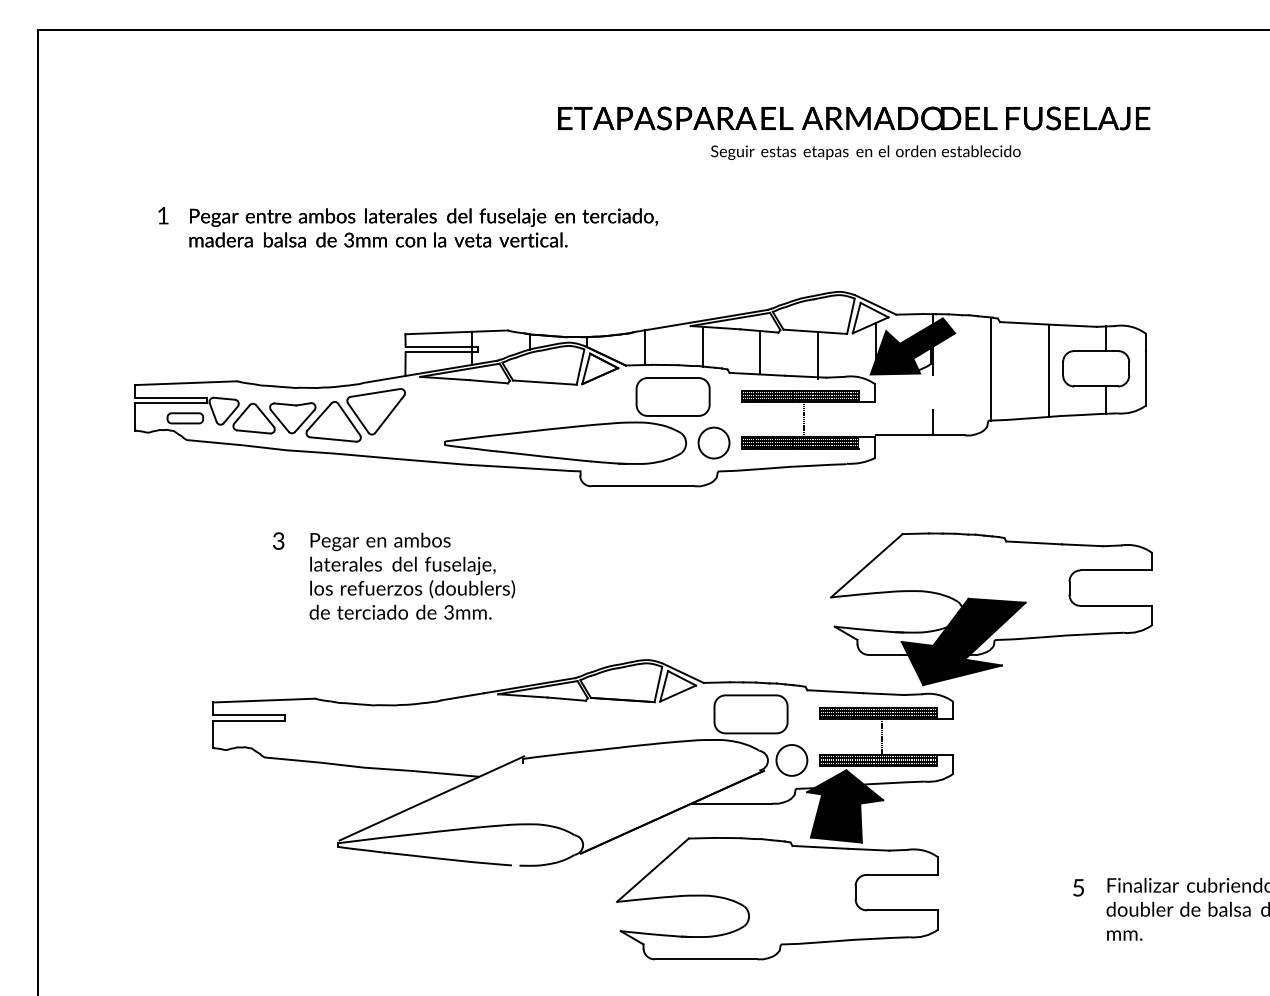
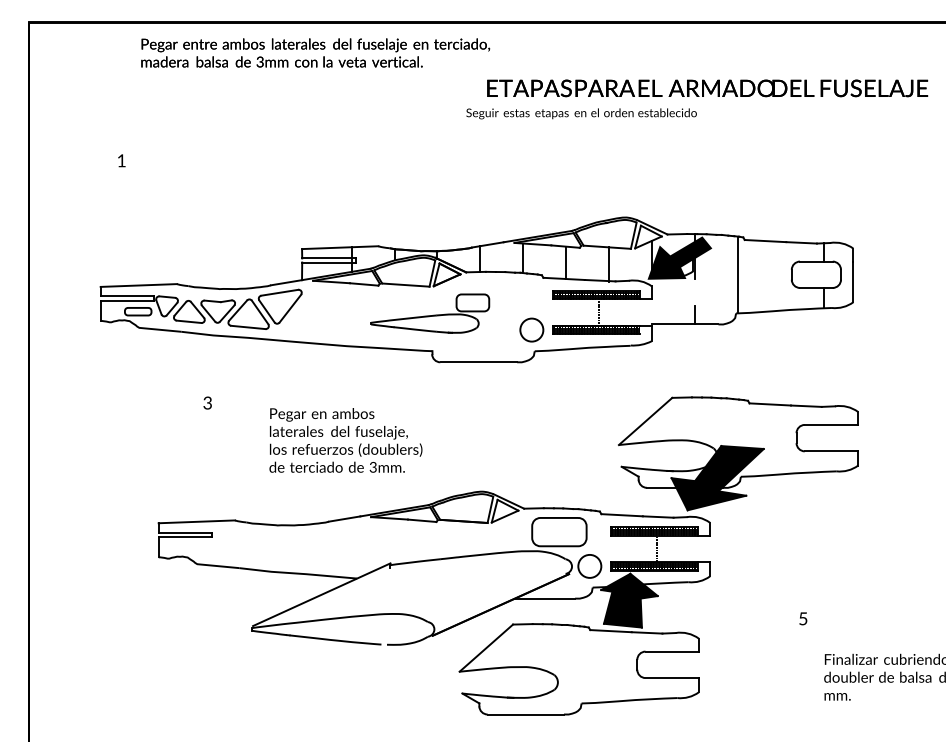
text: (854, 118) -> (707, 88), moved
text: (865, 152) -> (581, 113), moved
text: (423, 227) -> (315, 52), moved
line: (1048, 370) -> (780, 276), removed
part: (577, 420) -> (430, 313), size x0.6
text: (412, 575) -> (346, 439), moved
text: (1078, 887) -> (803, 618), moved

